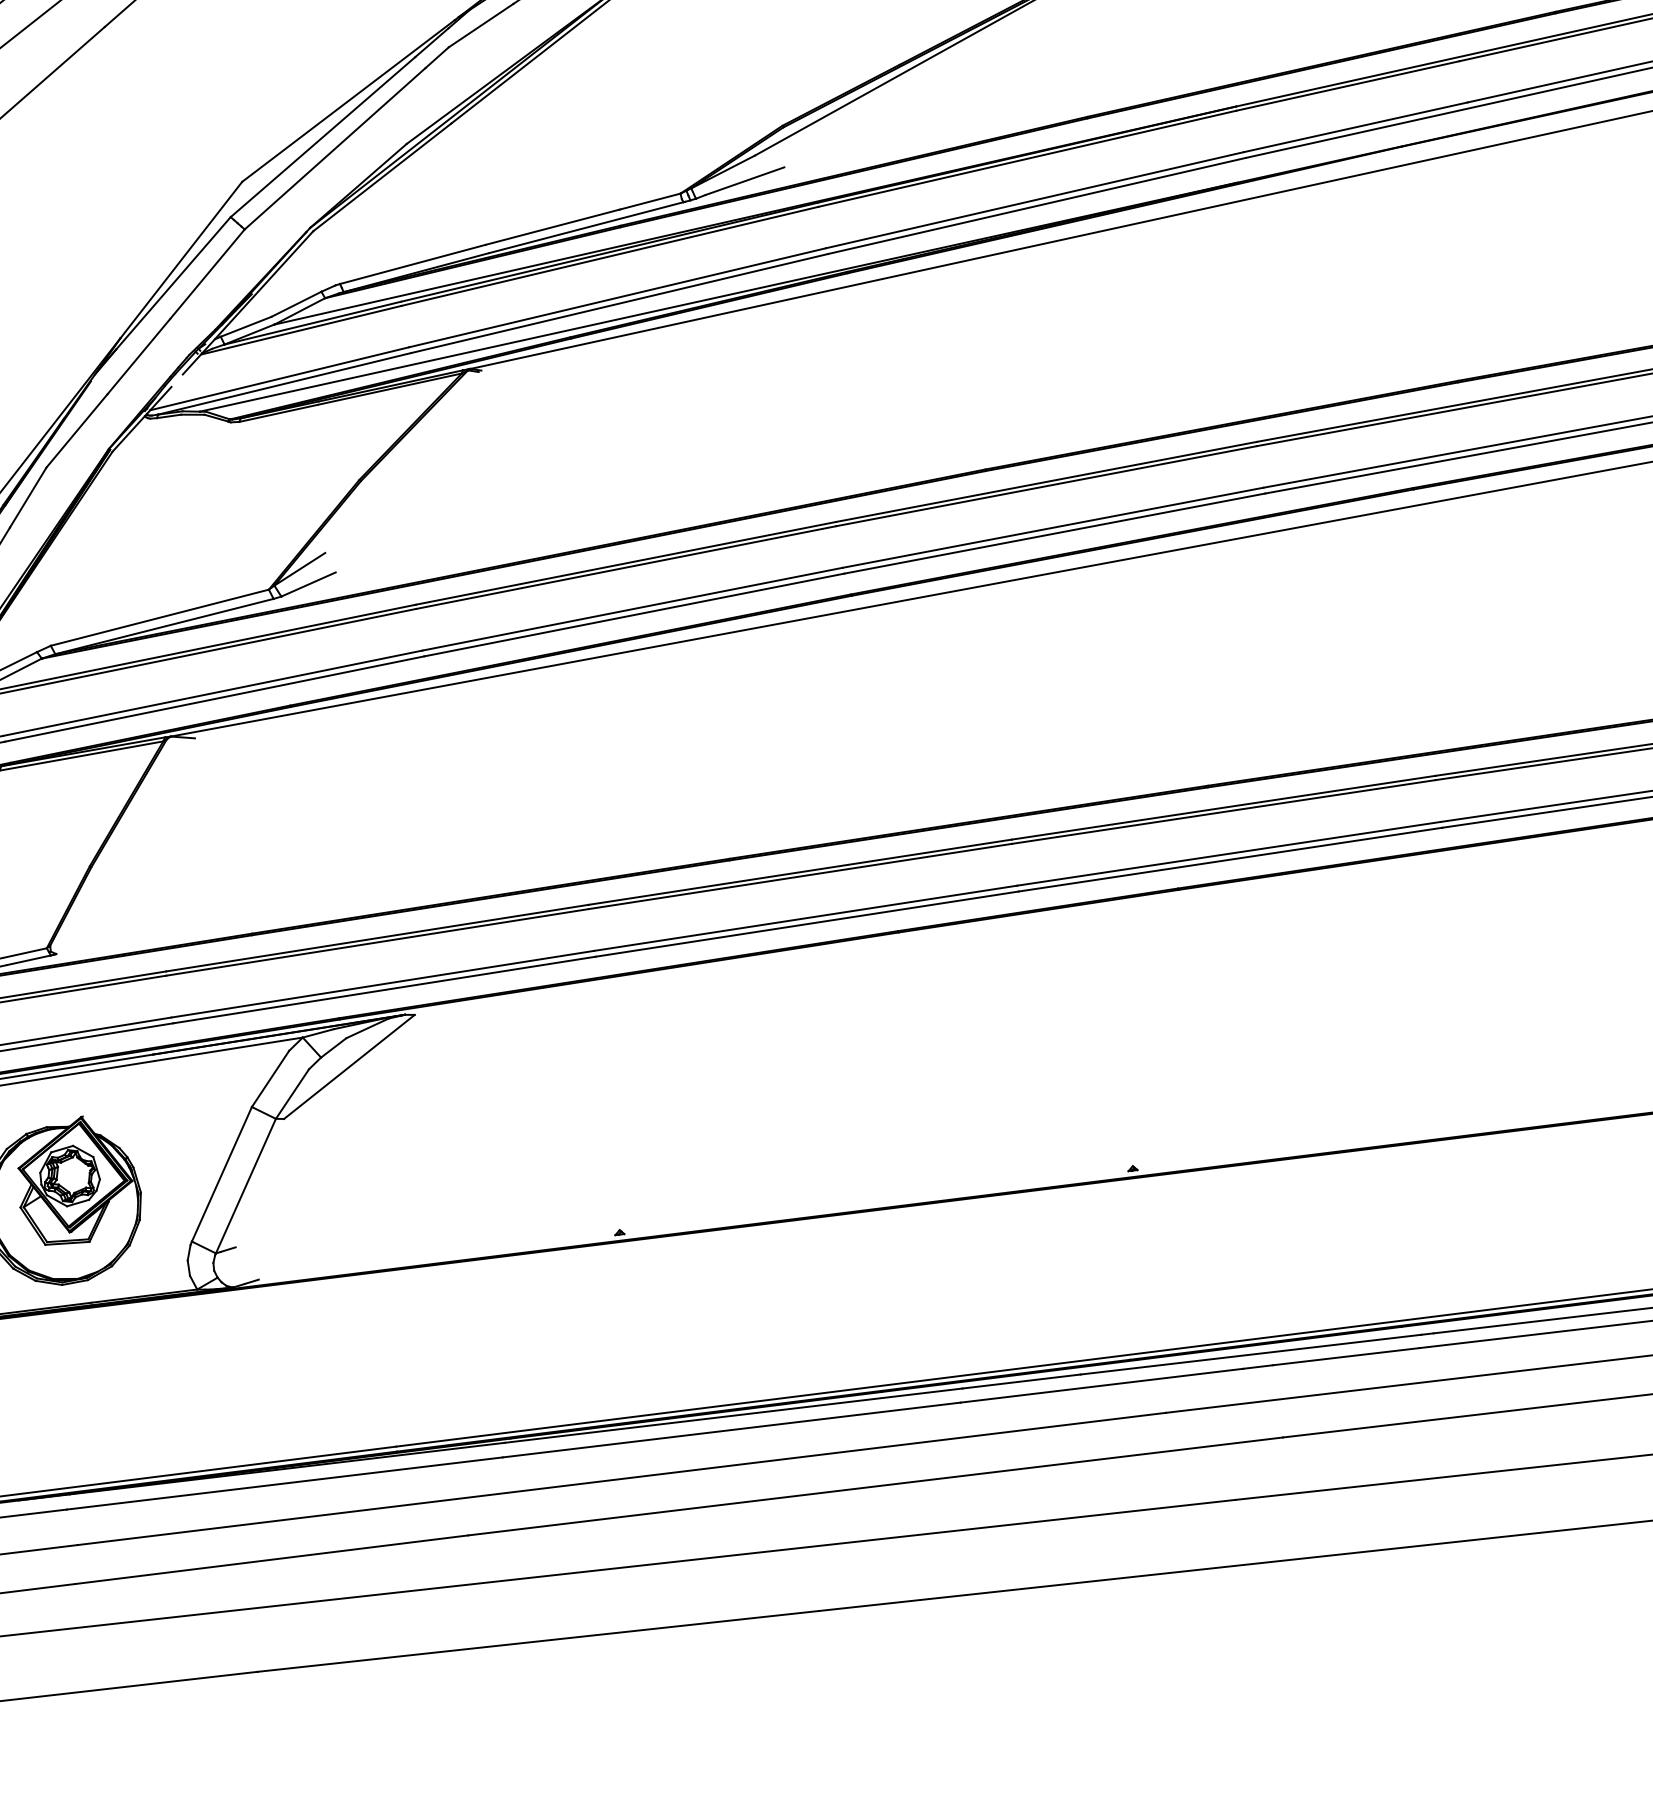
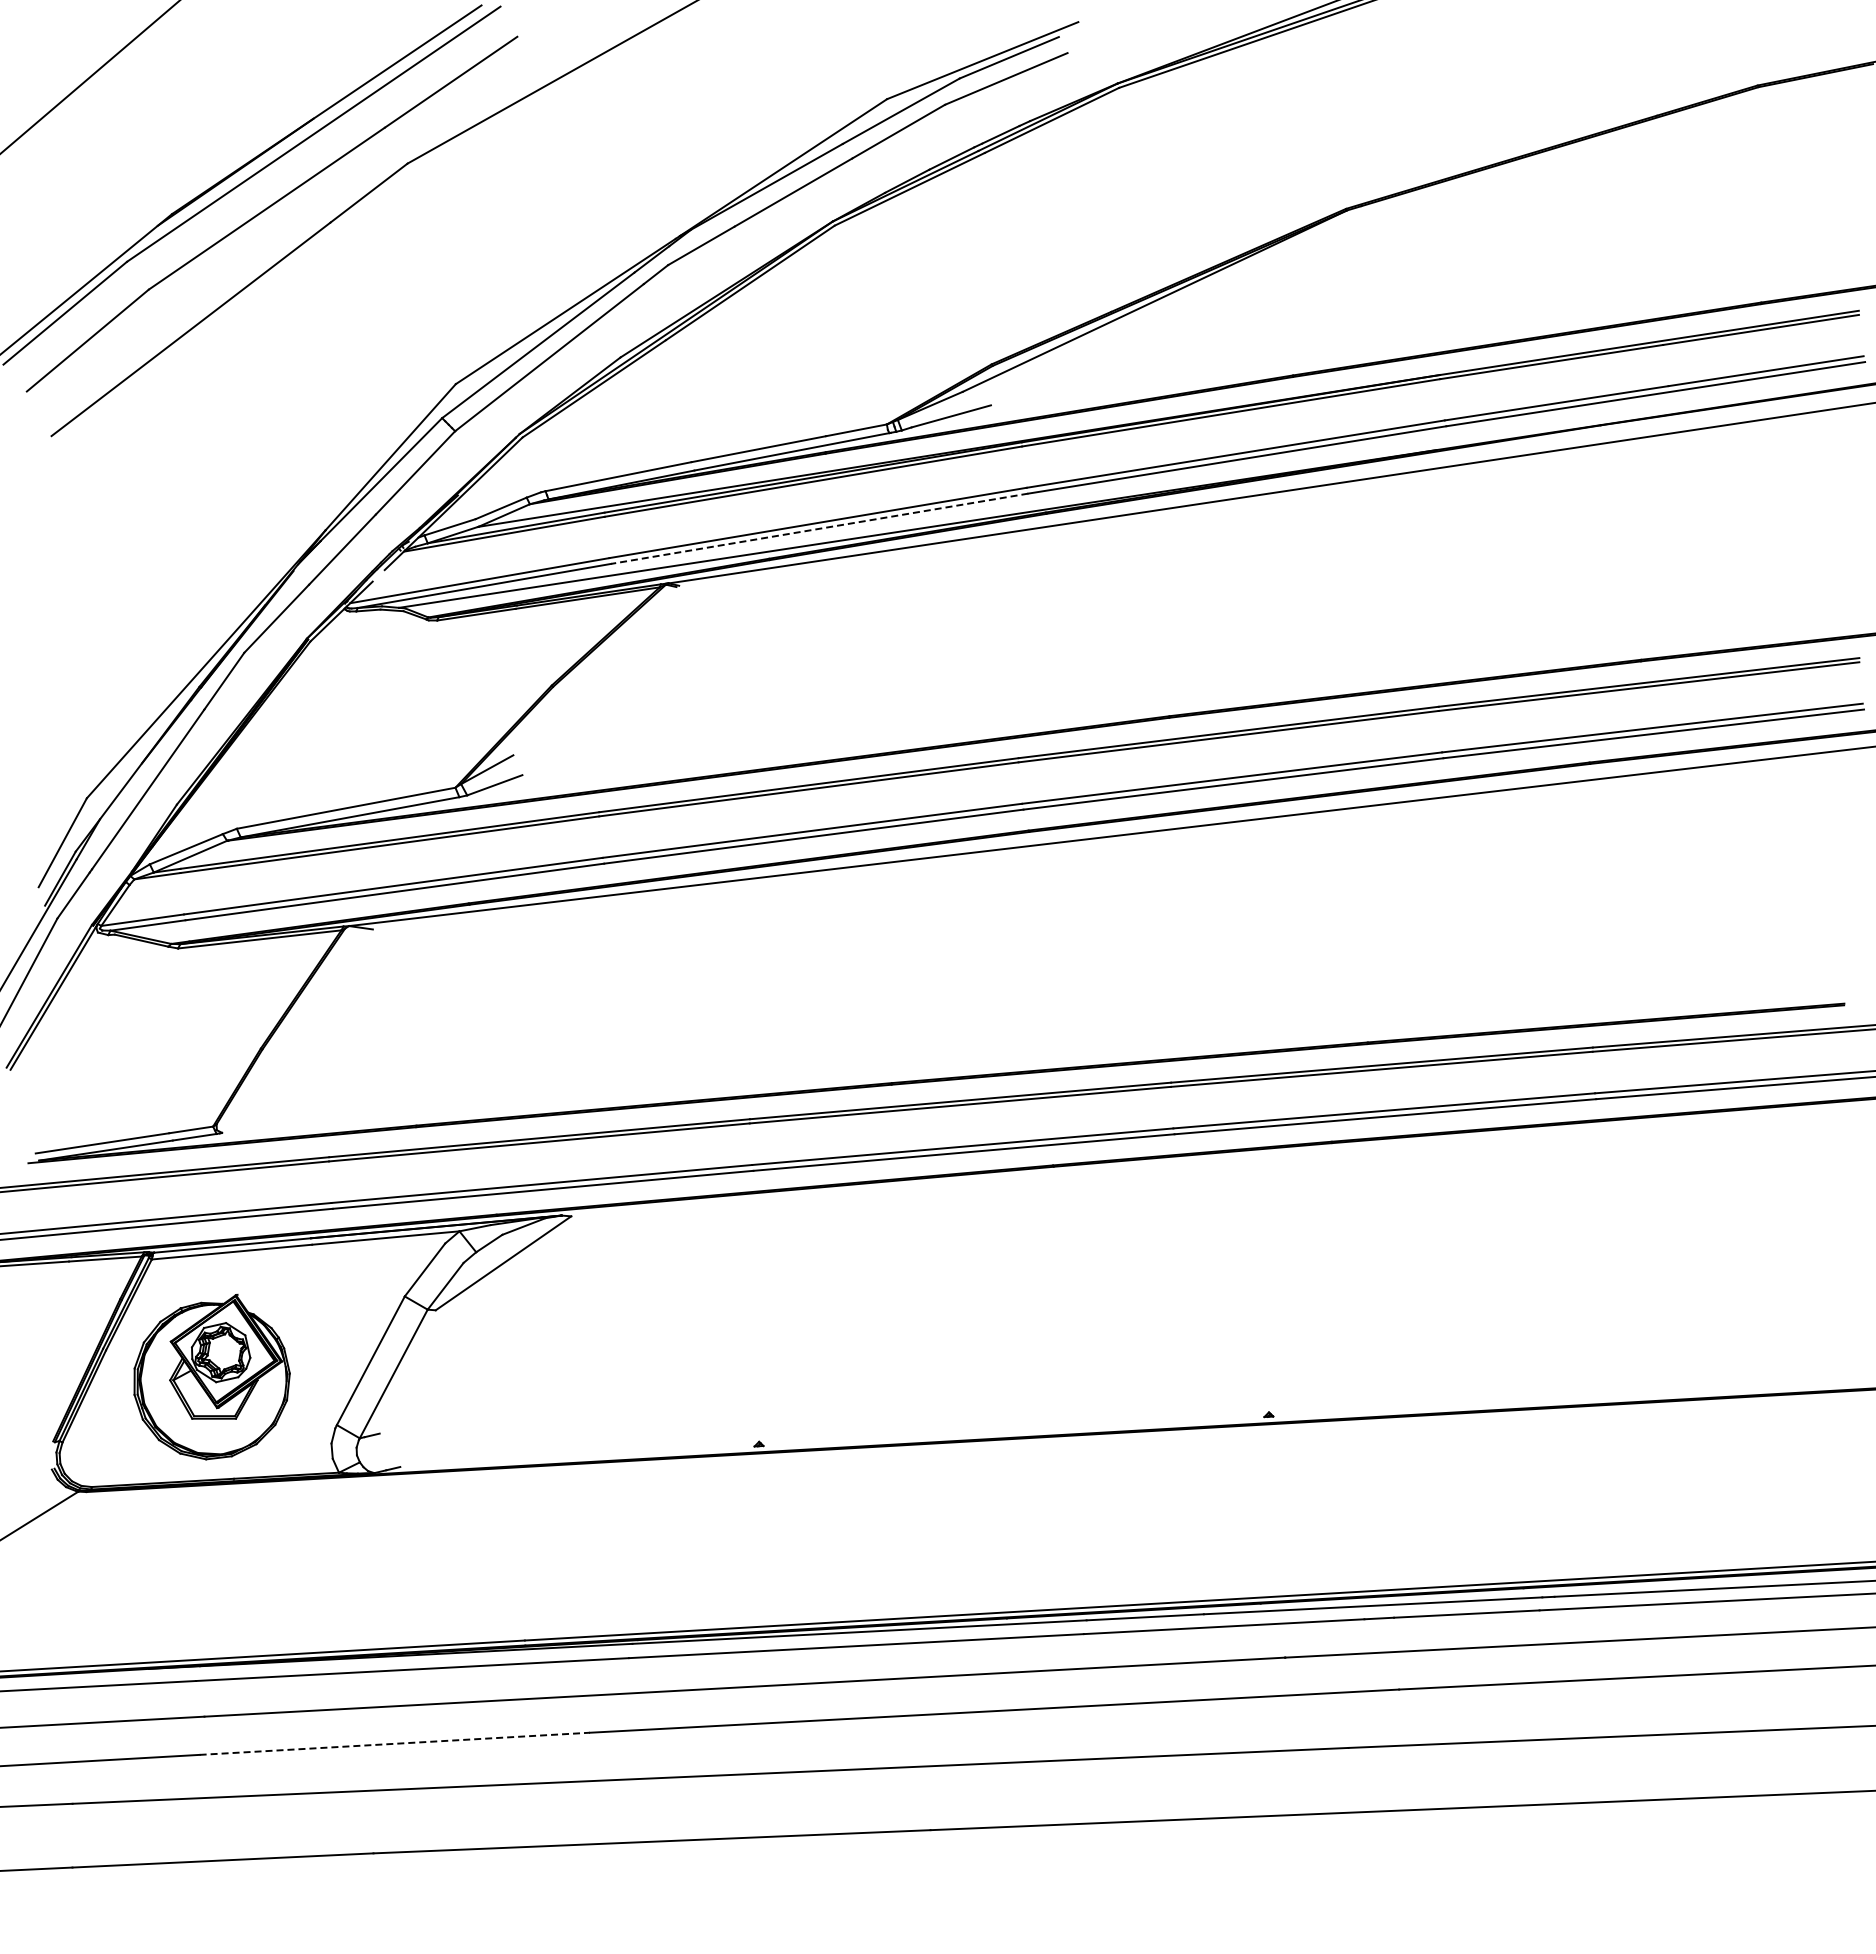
line: (619, 303) -> (819, 528), solid -> dashed
line: (272, 1559) -> (395, 1743), solid -> dashed

